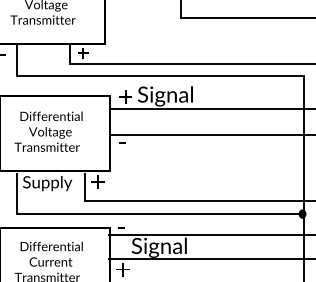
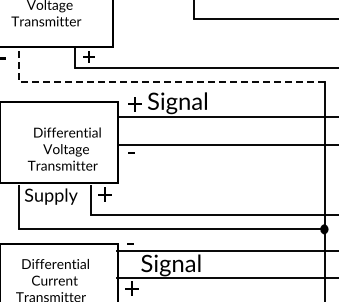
line: (143, 76) -> (153, 81), solid -> dashed
text: (47, 131) -> (63, 148), moved

